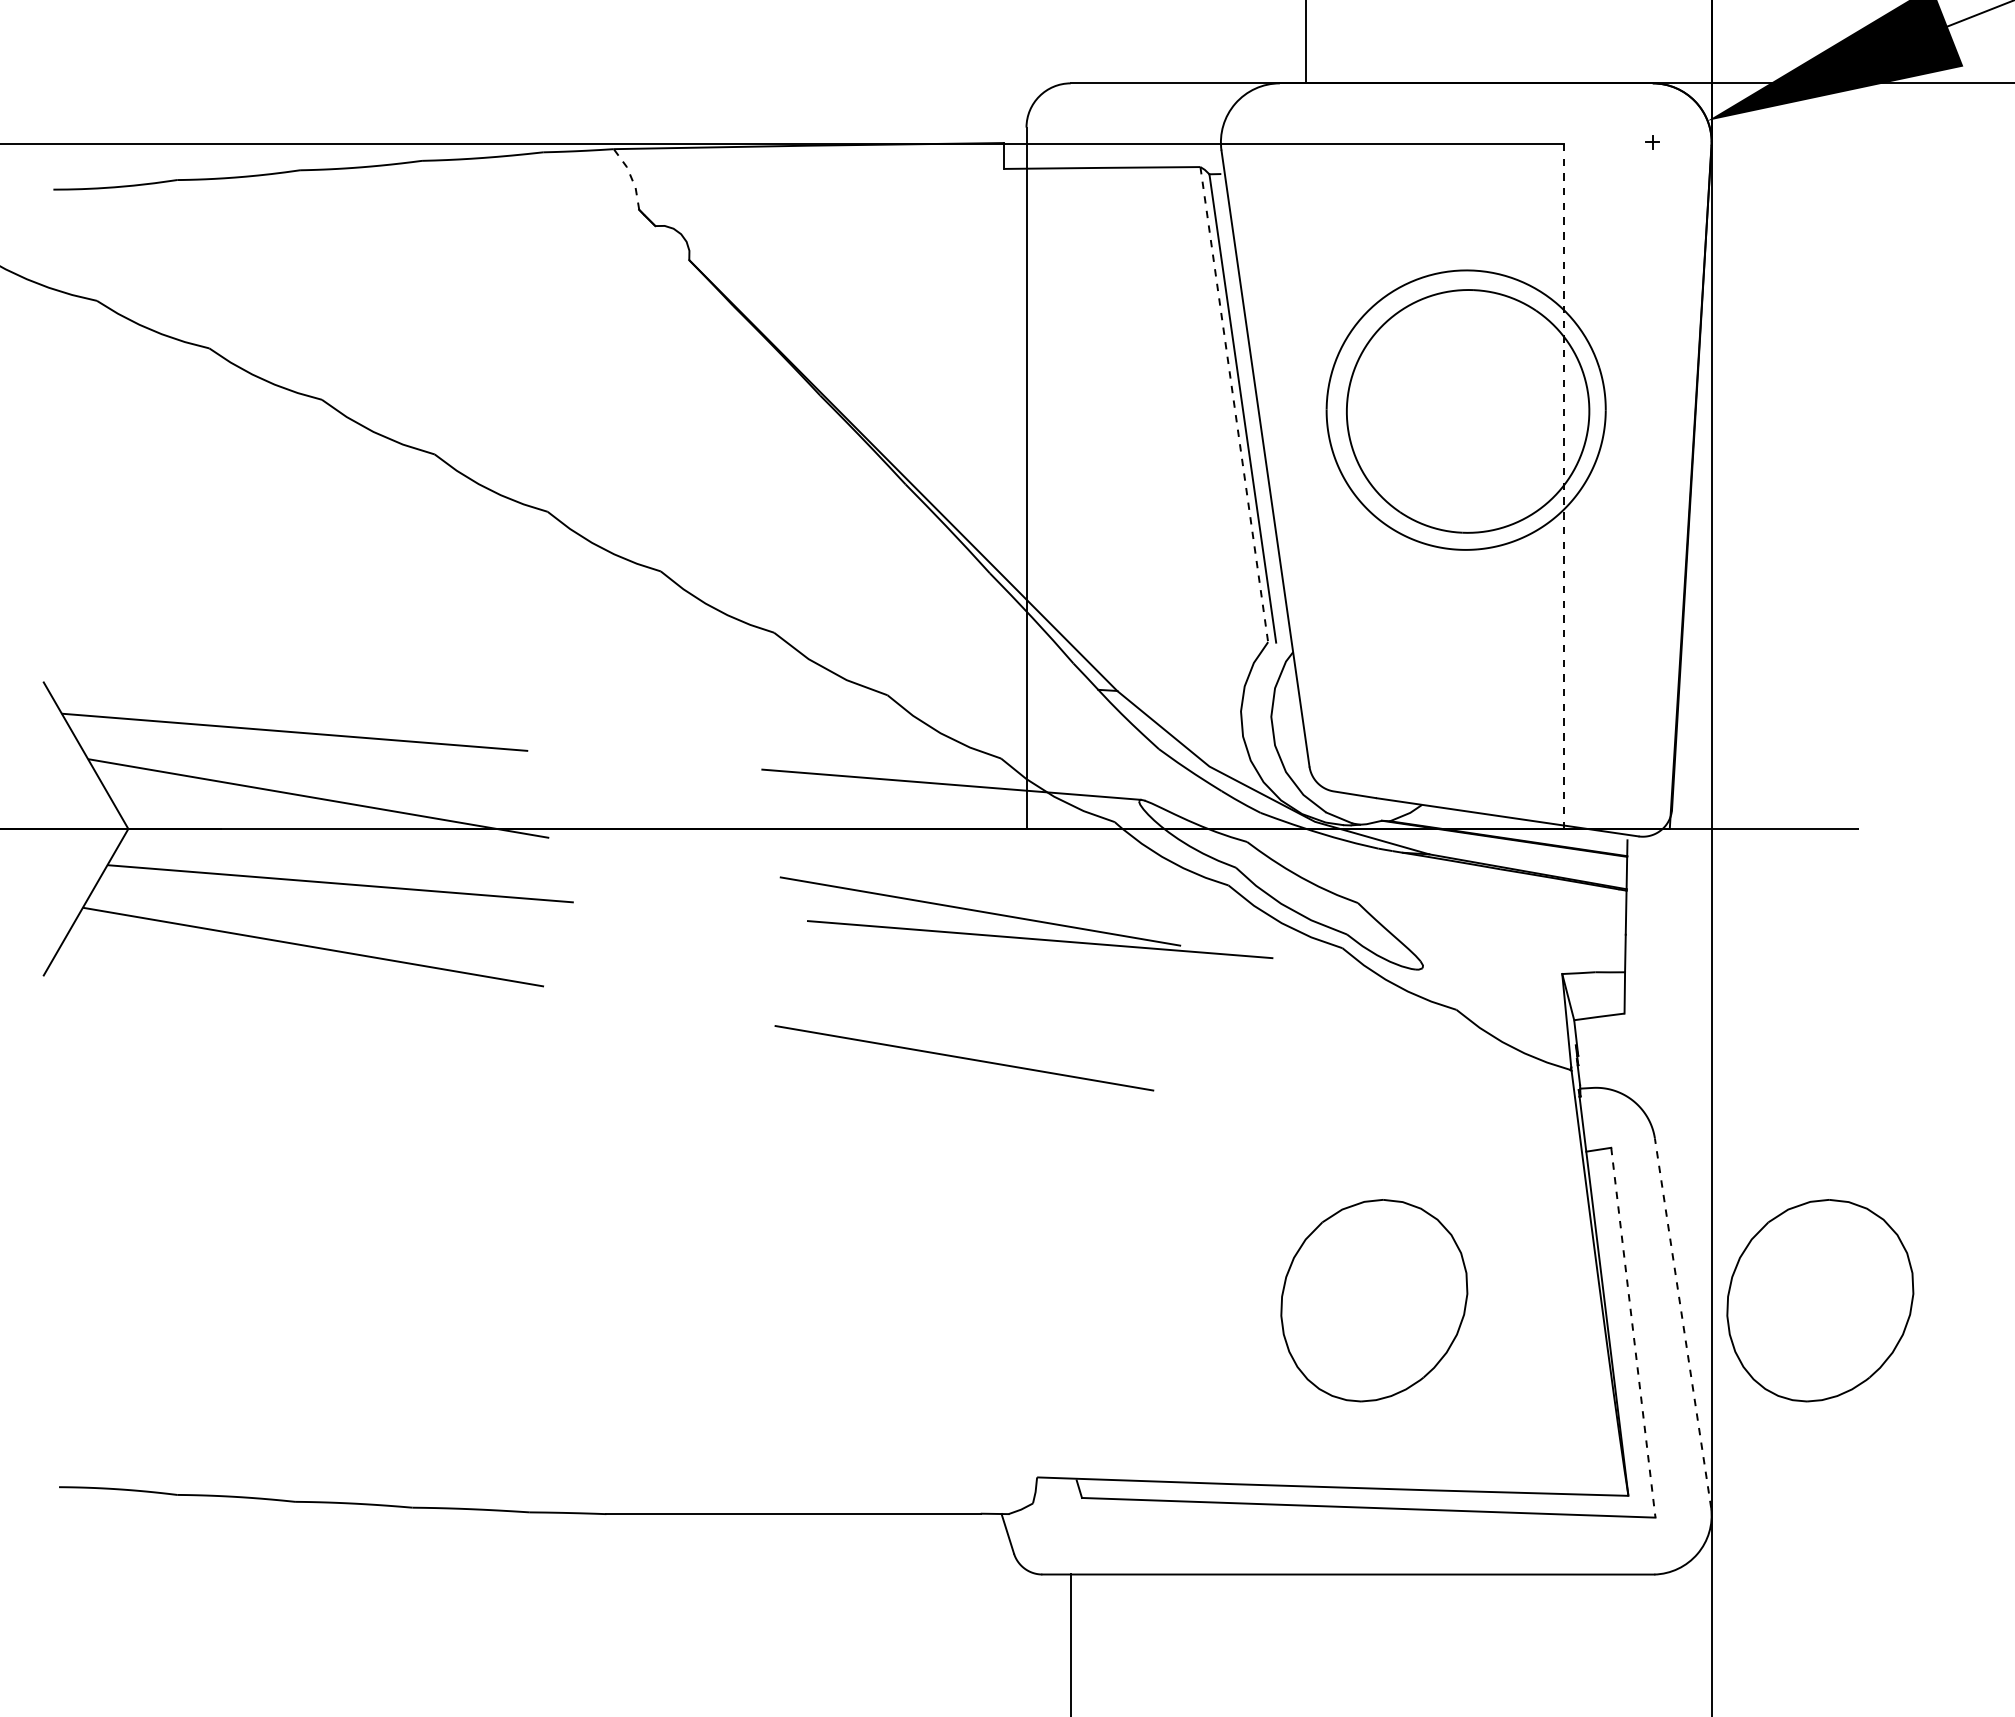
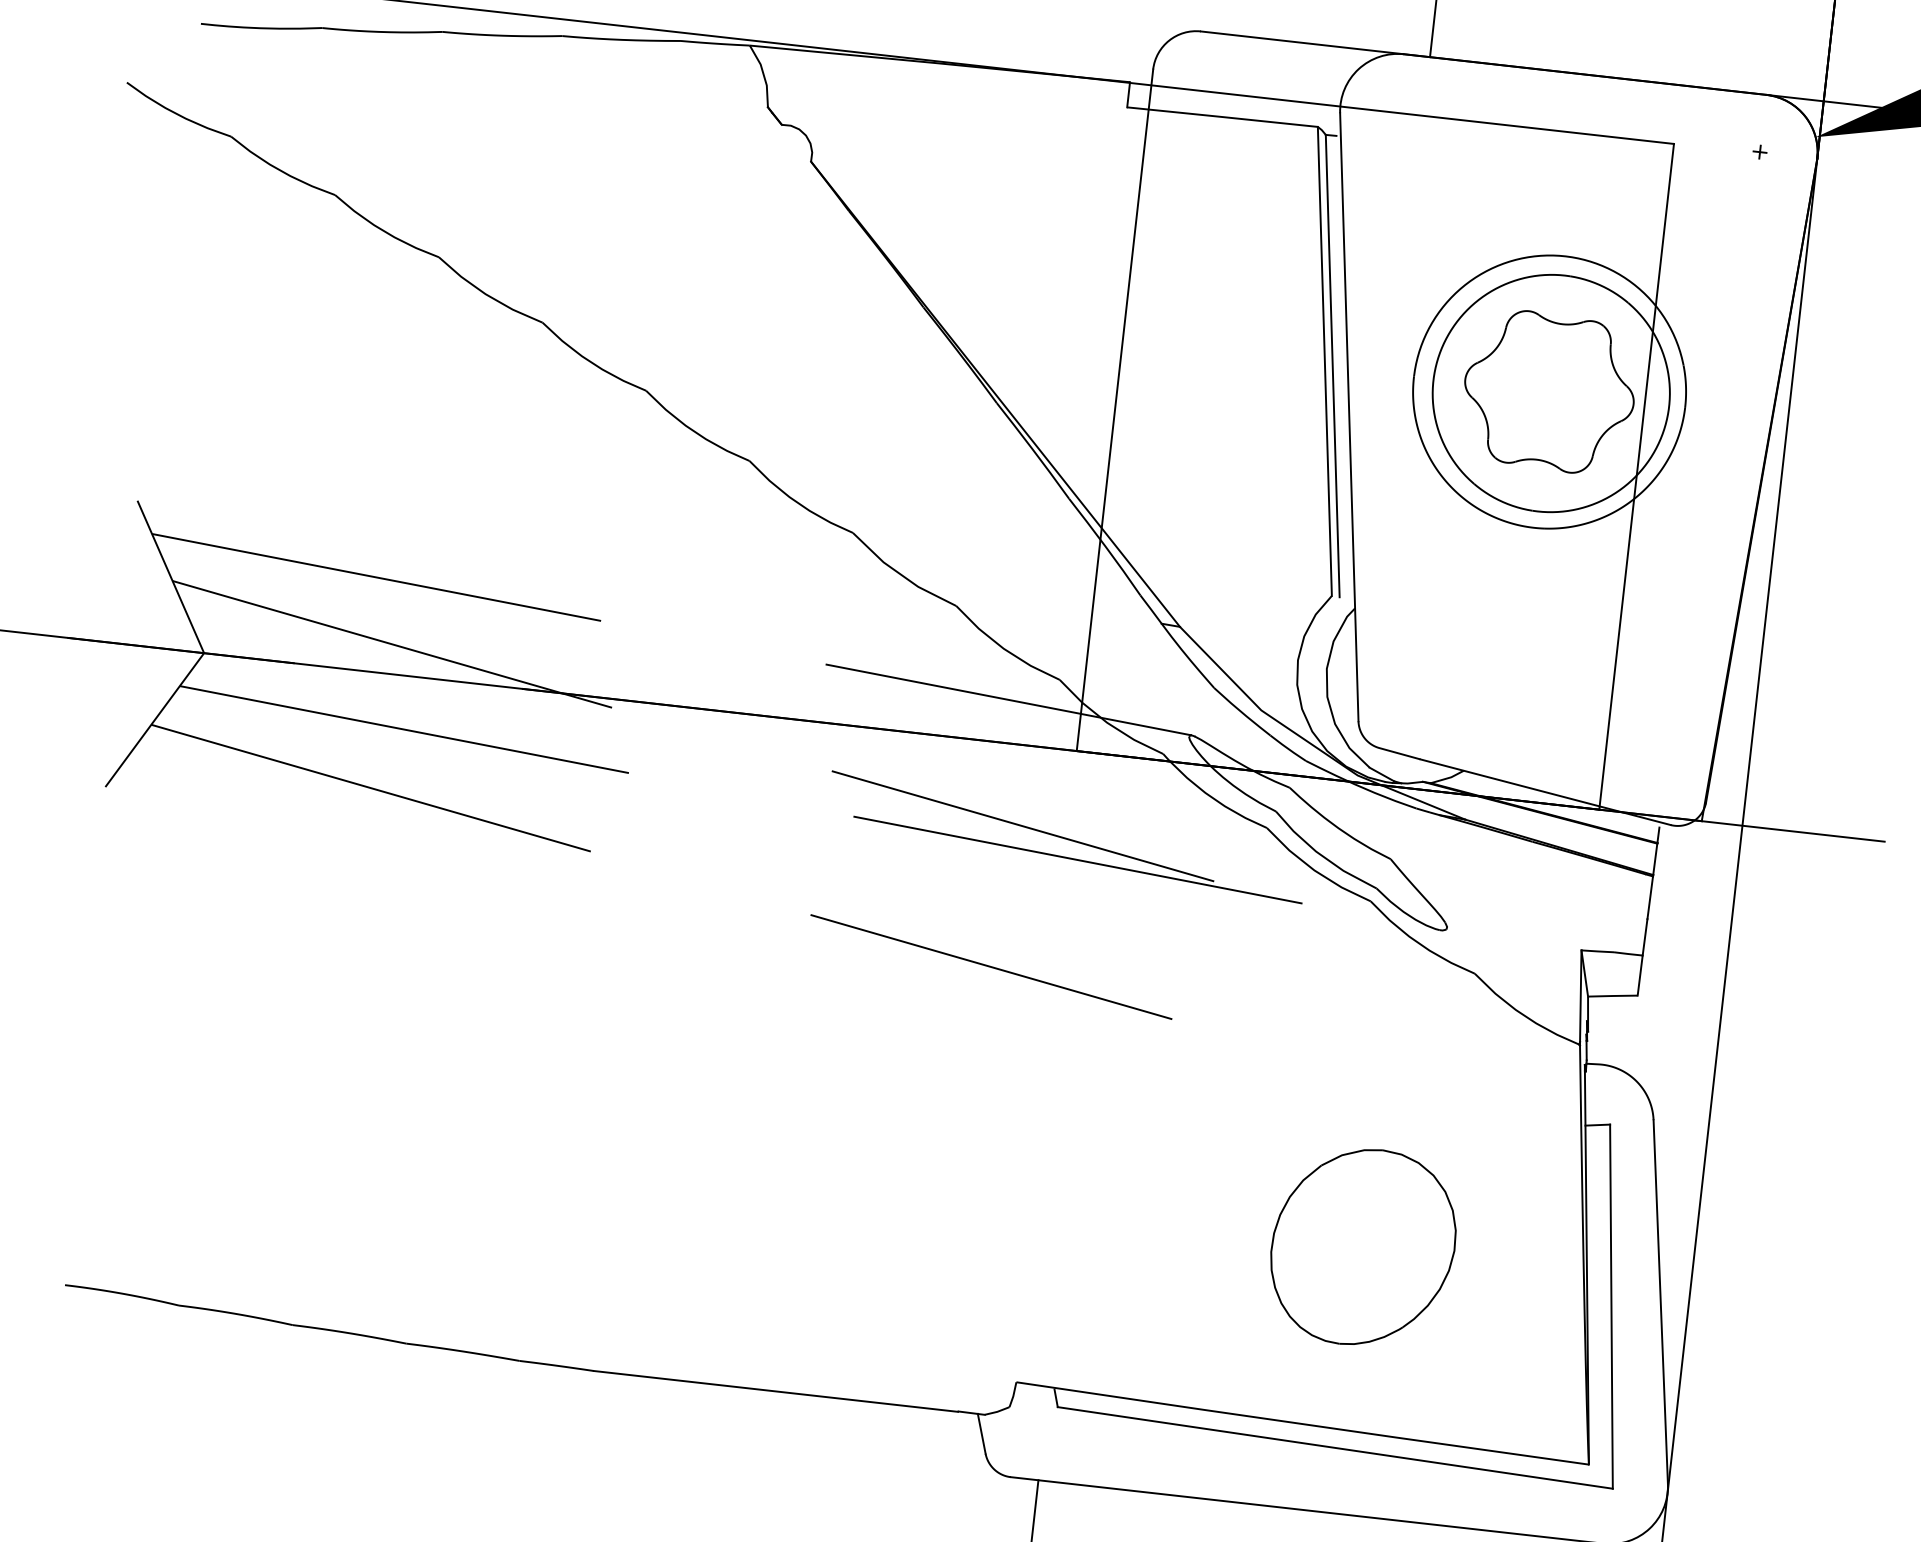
line: (631, 177) -> (763, 75), dashed -> solid
line: (1234, 404) -> (1325, 361), dashed -> solid
part: (1465, 409) -> (1548, 391), added
line: (1564, 486) -> (1636, 476), dashed -> solid
part: (1820, 1300) -> (1796, 1295), removed
line: (1683, 1323) -> (1661, 1303), dashed -> solid
line: (1633, 1333) -> (1611, 1307), dashed -> solid

